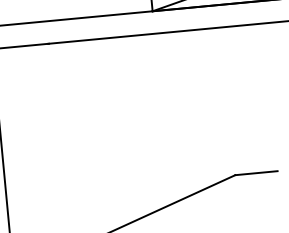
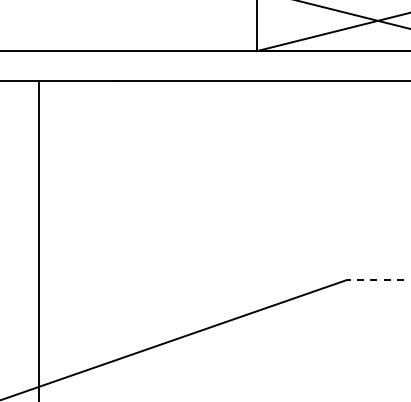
line: (256, 173) -> (374, 280), solid -> dashed

